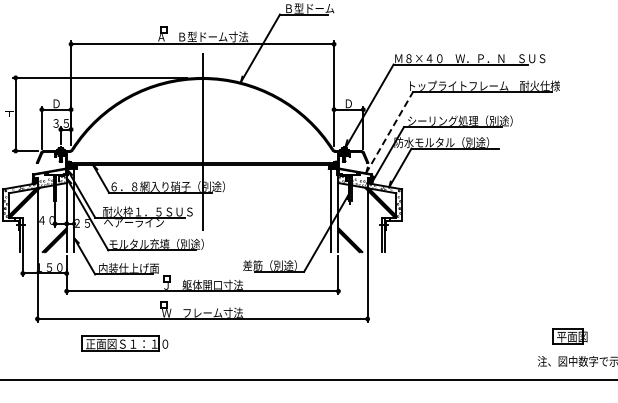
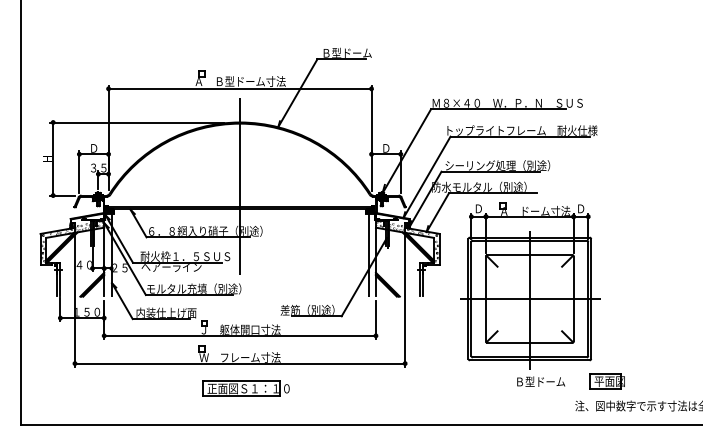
line: (390, 131) -> (427, 176), dashed -> solid
part: (493, 249) -> (530, 294), added
part: (124, 343) -> (245, 388), moved

